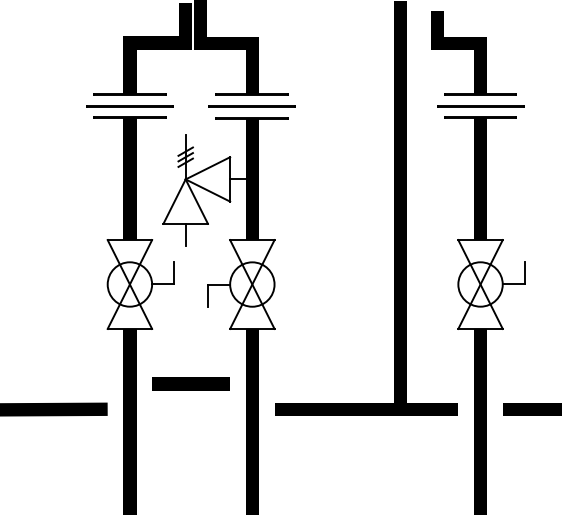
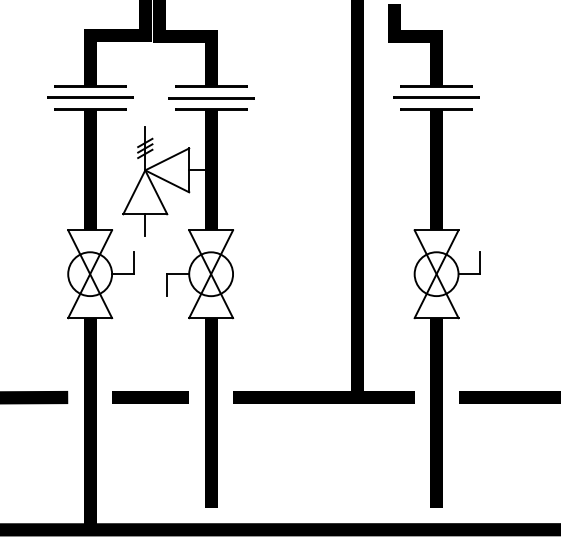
line: (190, 383) -> (150, 397), moved

